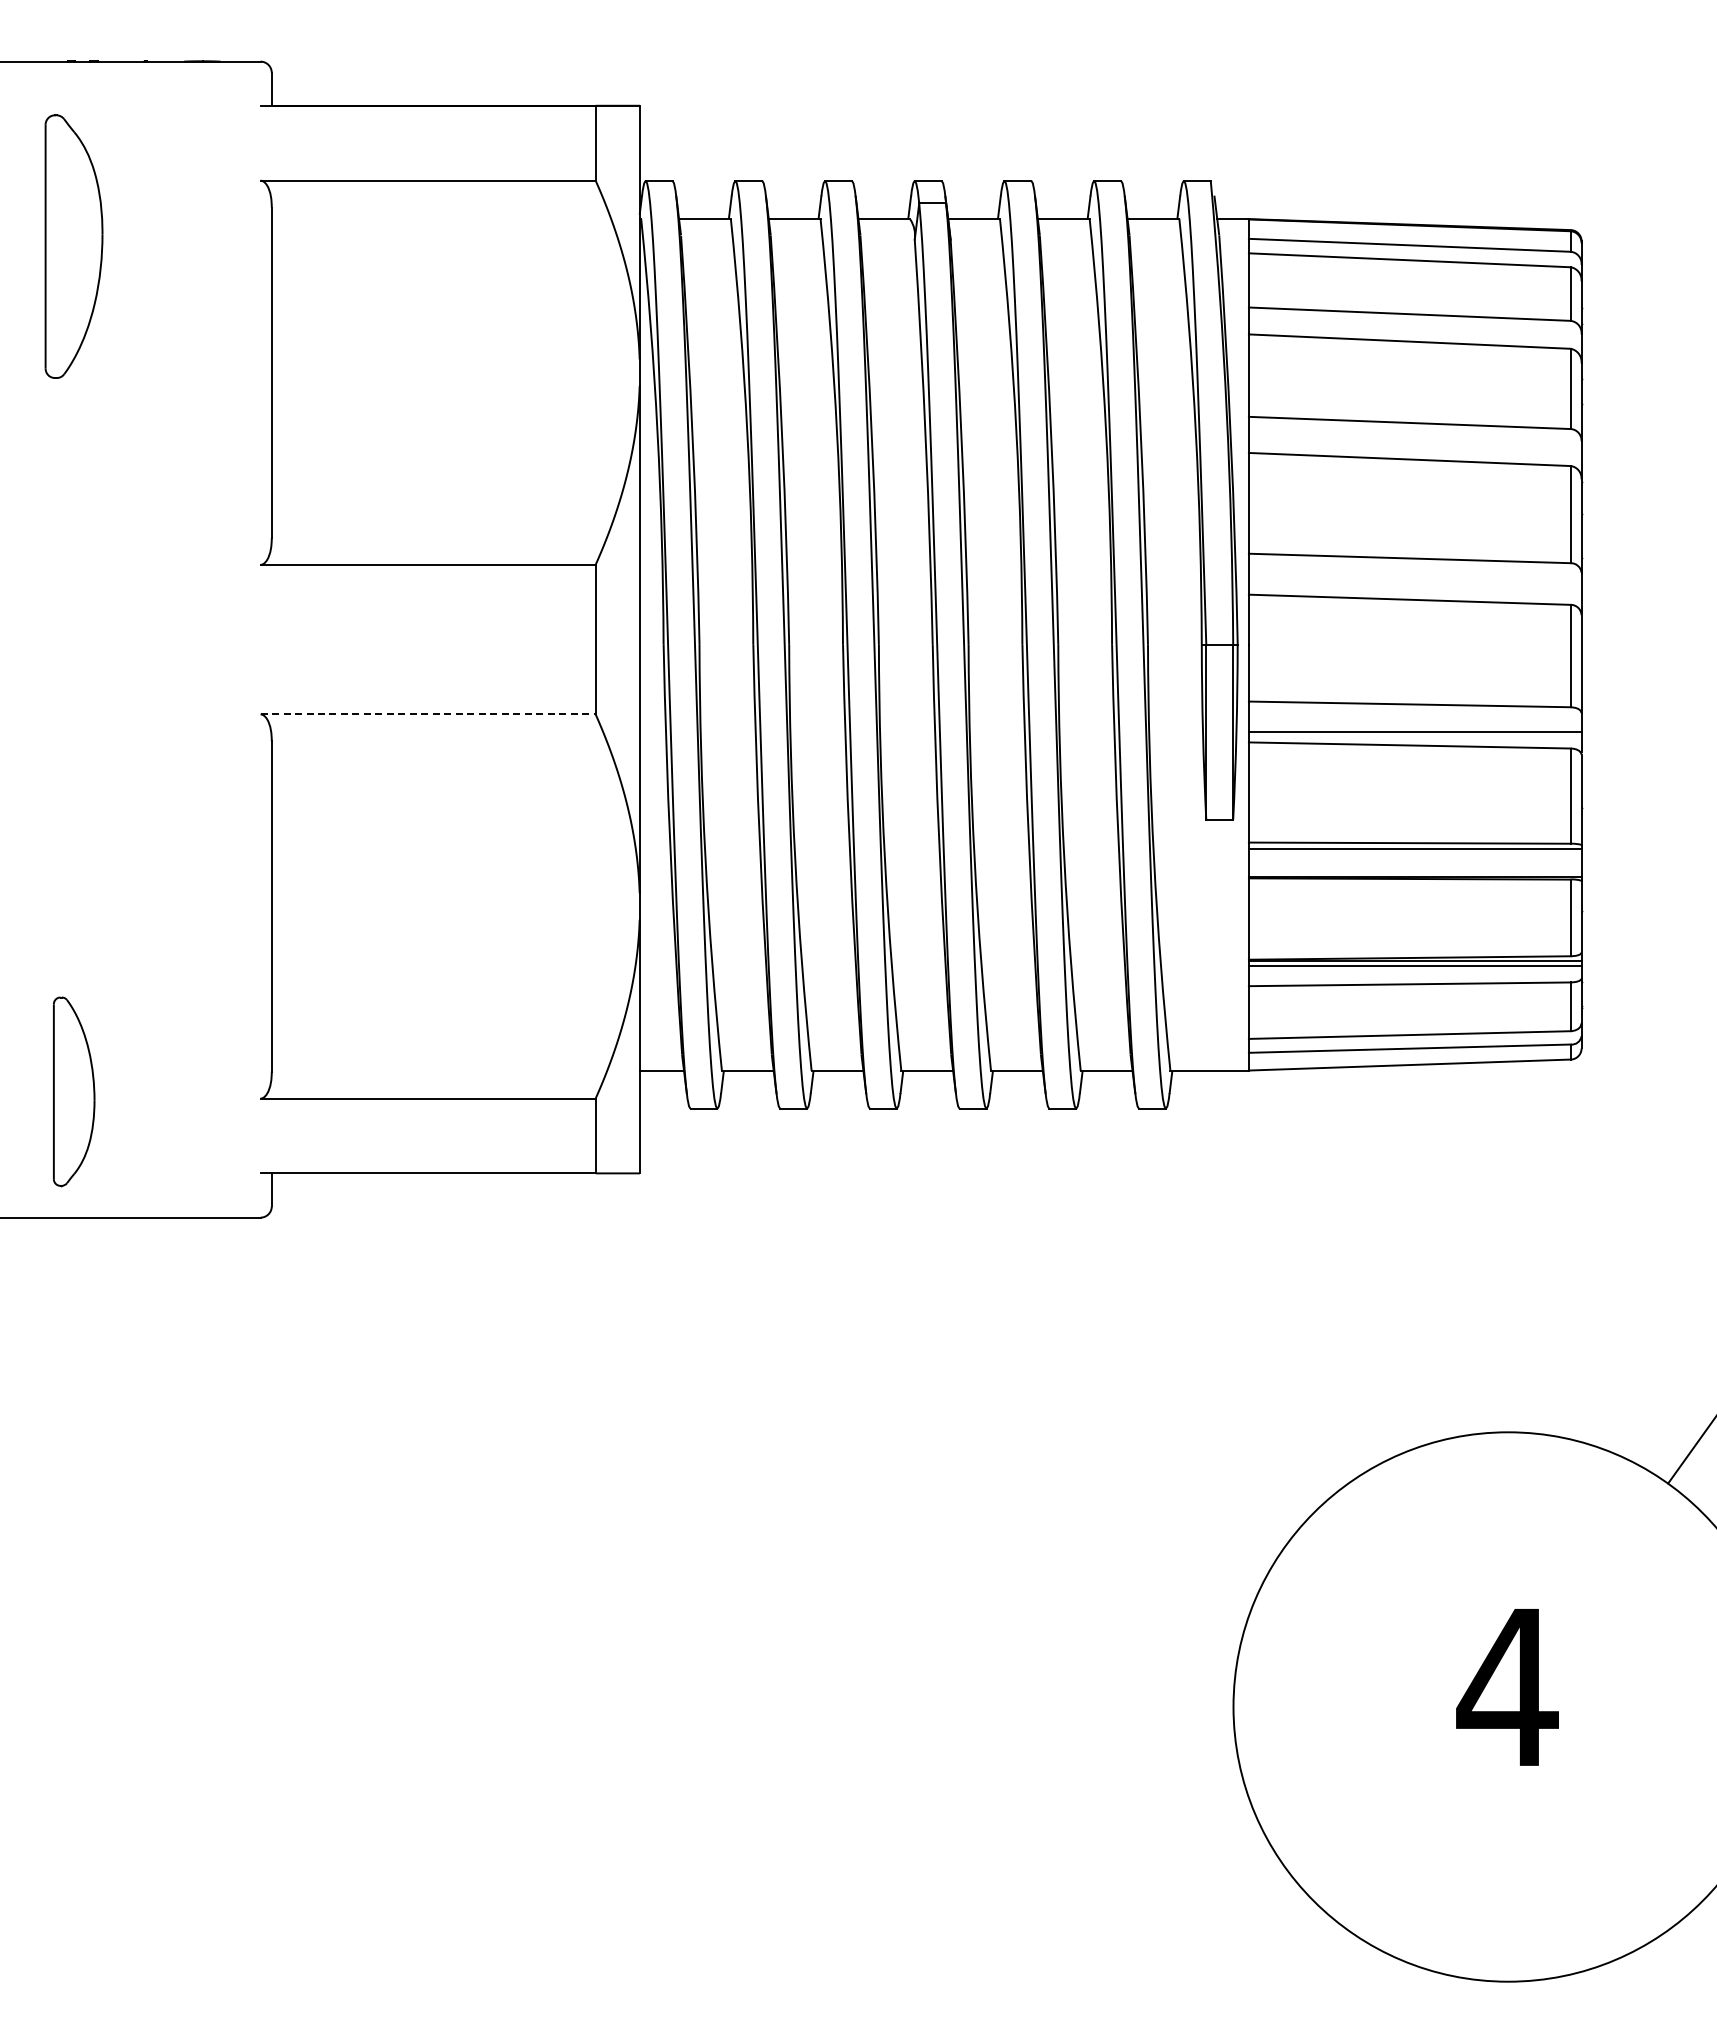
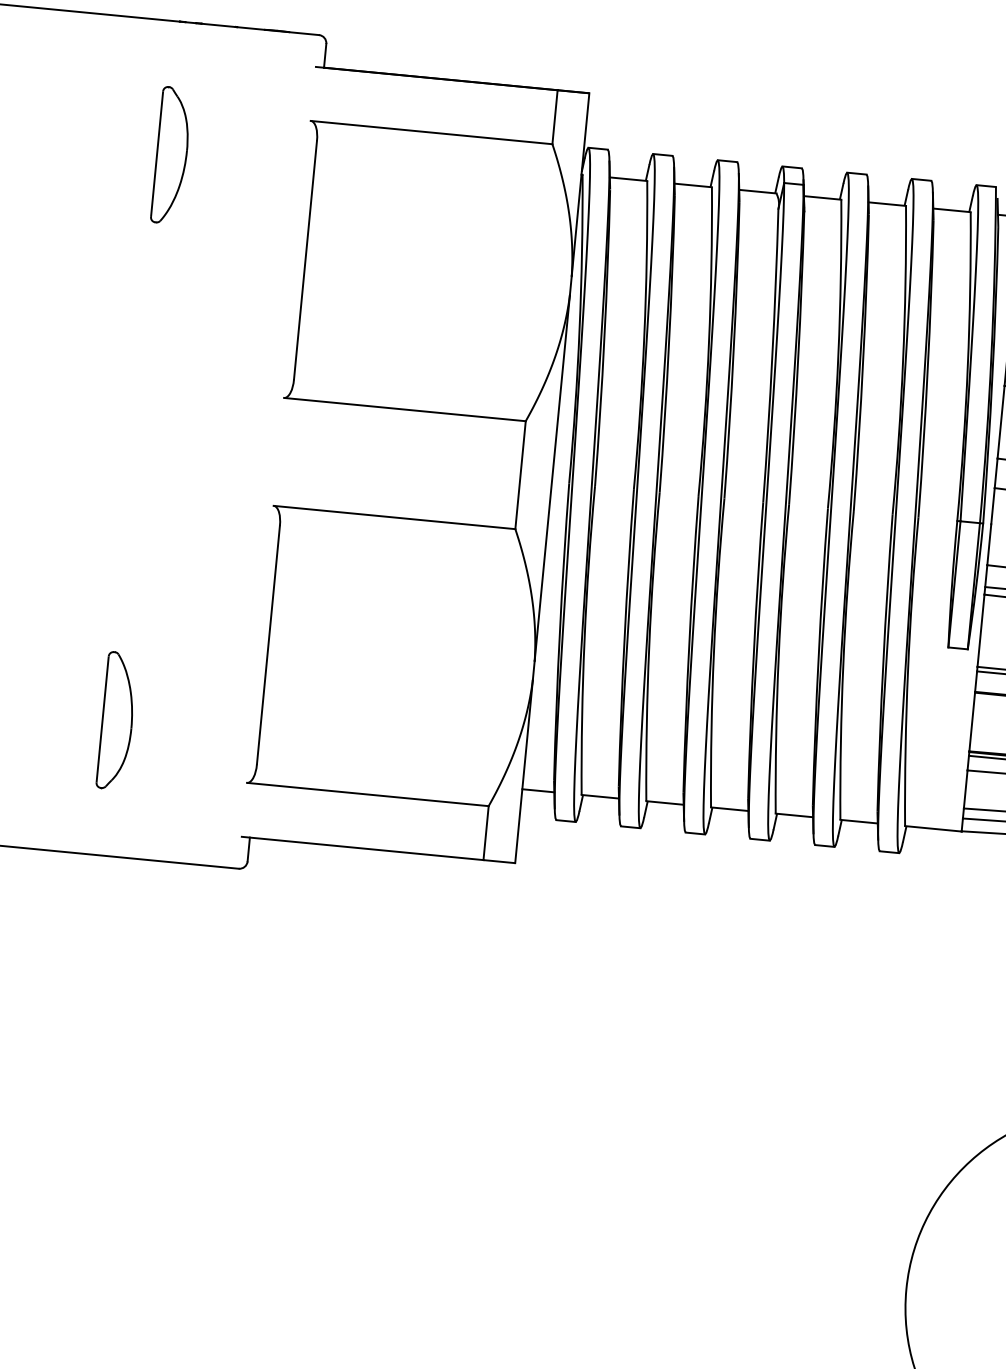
part: (74, 246) -> (171, 155), size x0.71
line: (428, 714) -> (394, 517), dashed -> solid
part: (74, 1091) -> (117, 720), moved

